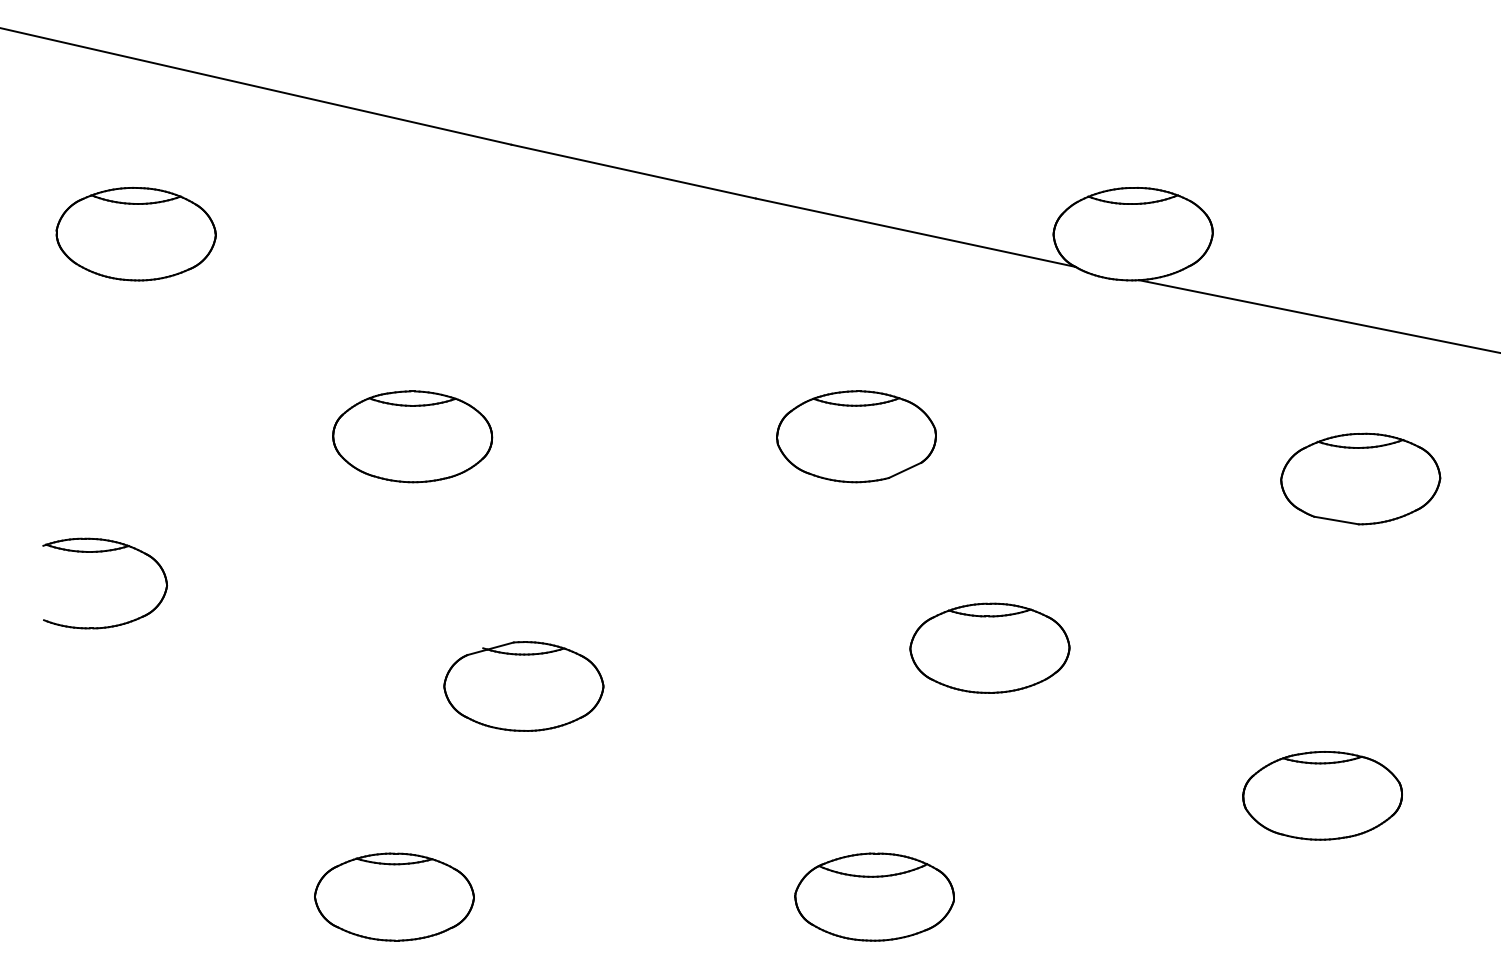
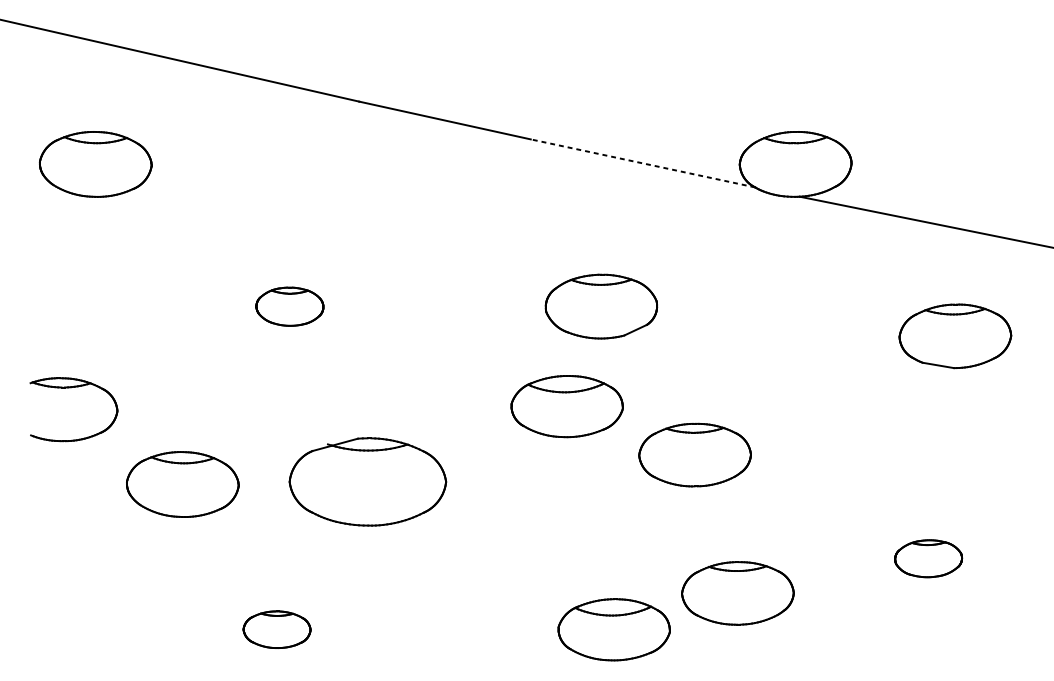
line: (915, 232) -> (642, 163), solid -> dashed
part: (412, 436) -> (289, 306), size x0.6
part: (807, 578) -> (567, 406), added
part: (523, 686) -> (367, 481), size x1.4
part: (259, 690) -> (182, 484), added
part: (1322, 795) -> (928, 558), size x0.6
part: (1050, 844) -> (737, 592), added
part: (394, 896) -> (277, 629), size x0.6

